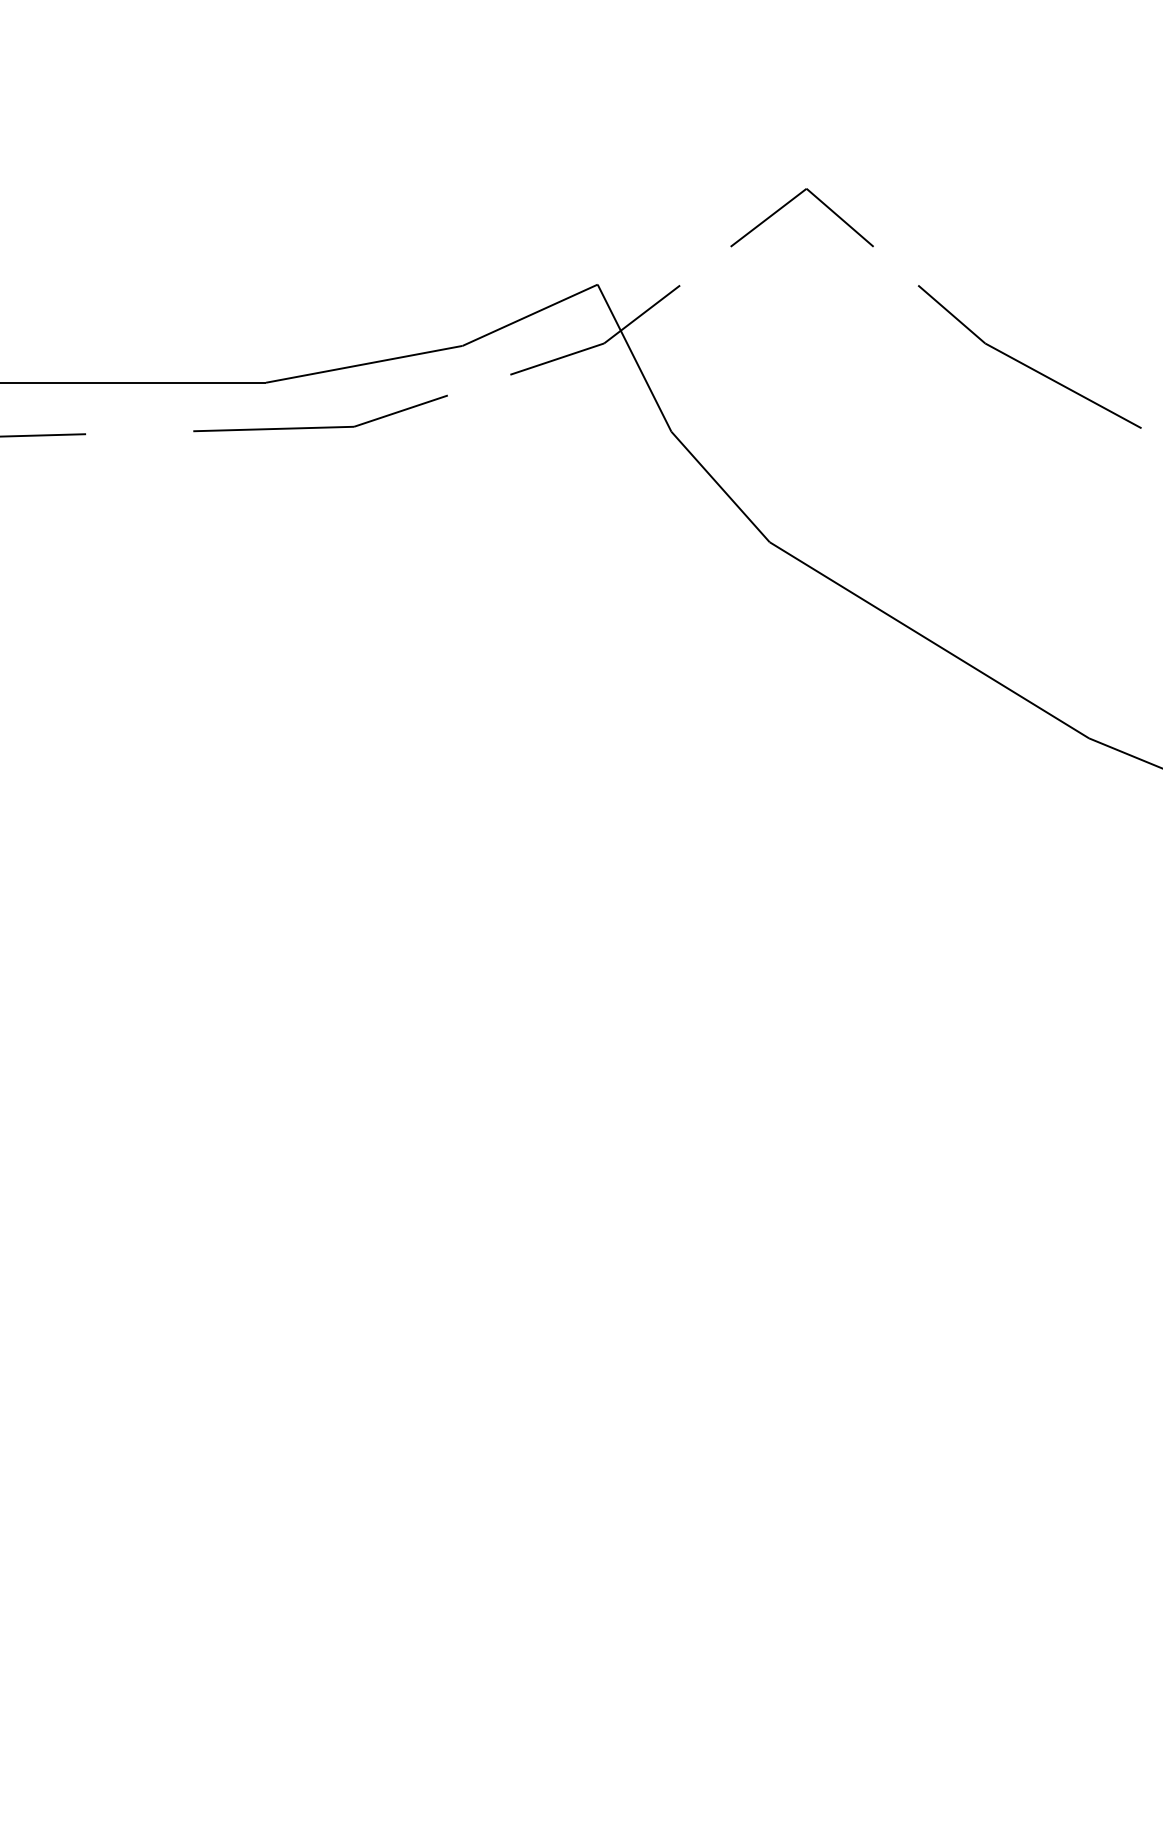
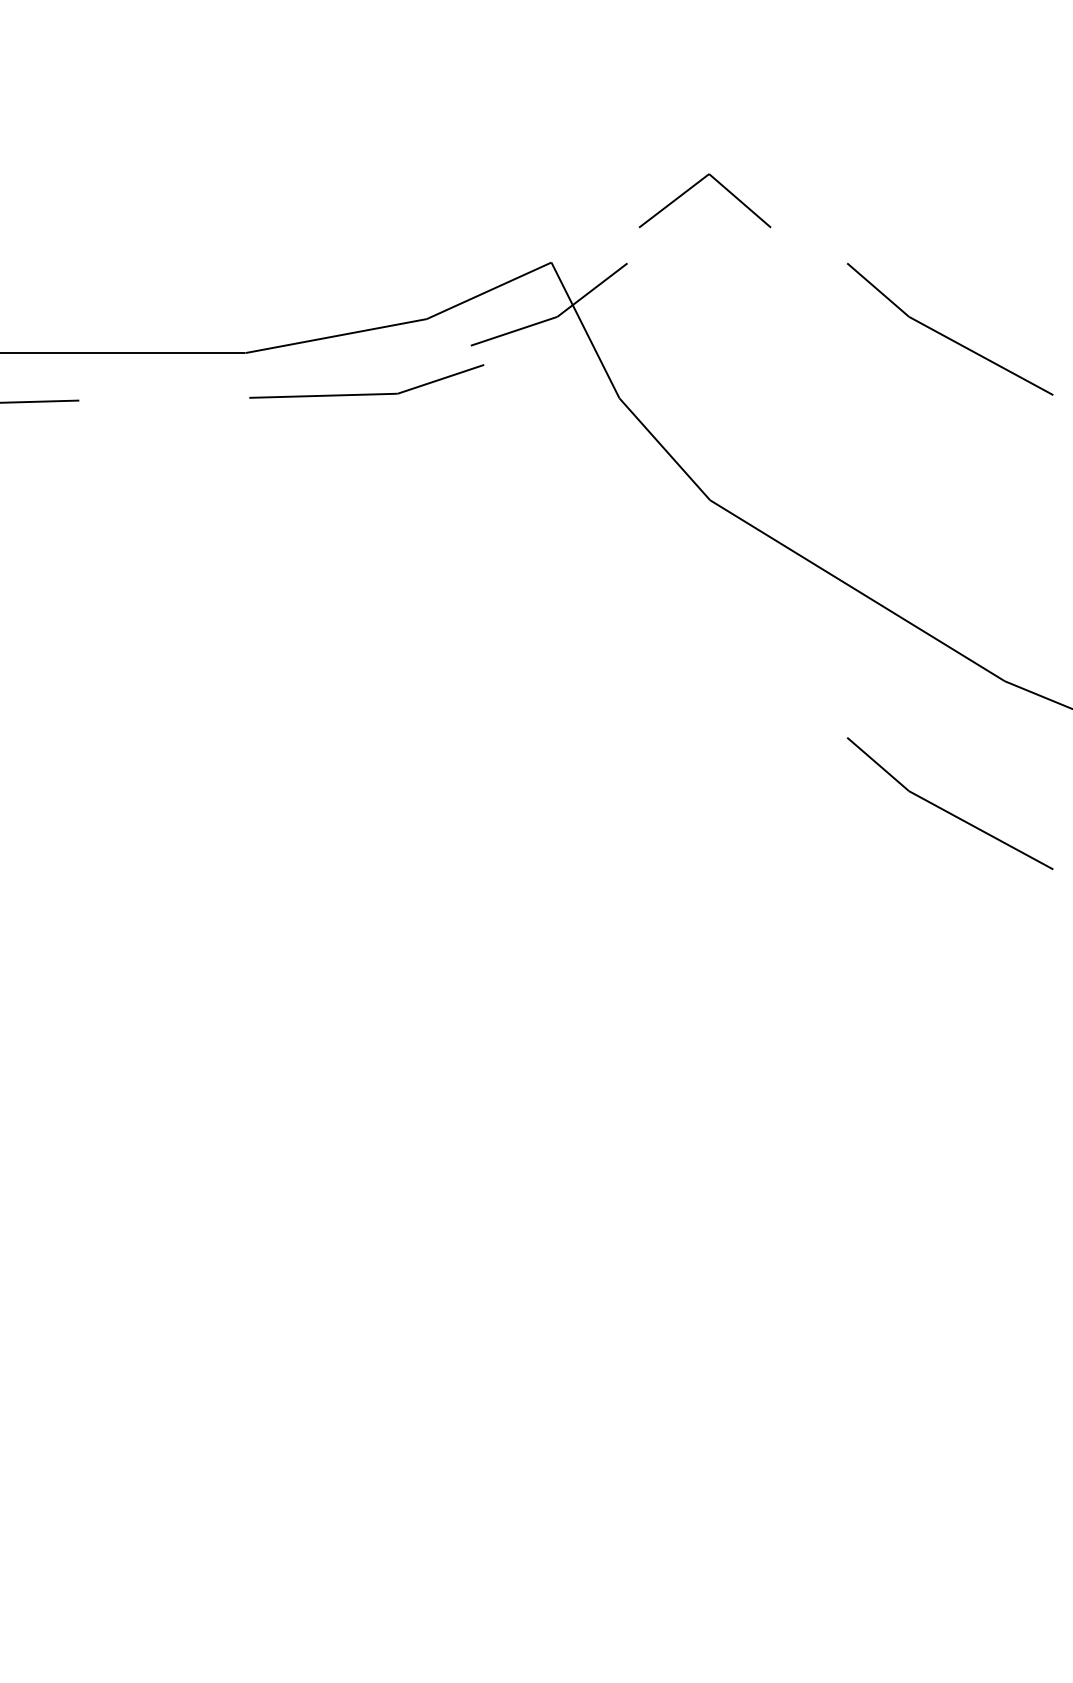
part: (789, 203) -> (693, 187), moved
part: (320, 426) -> (366, 393), moved
part: (1026, 878) -> (947, 810), added

